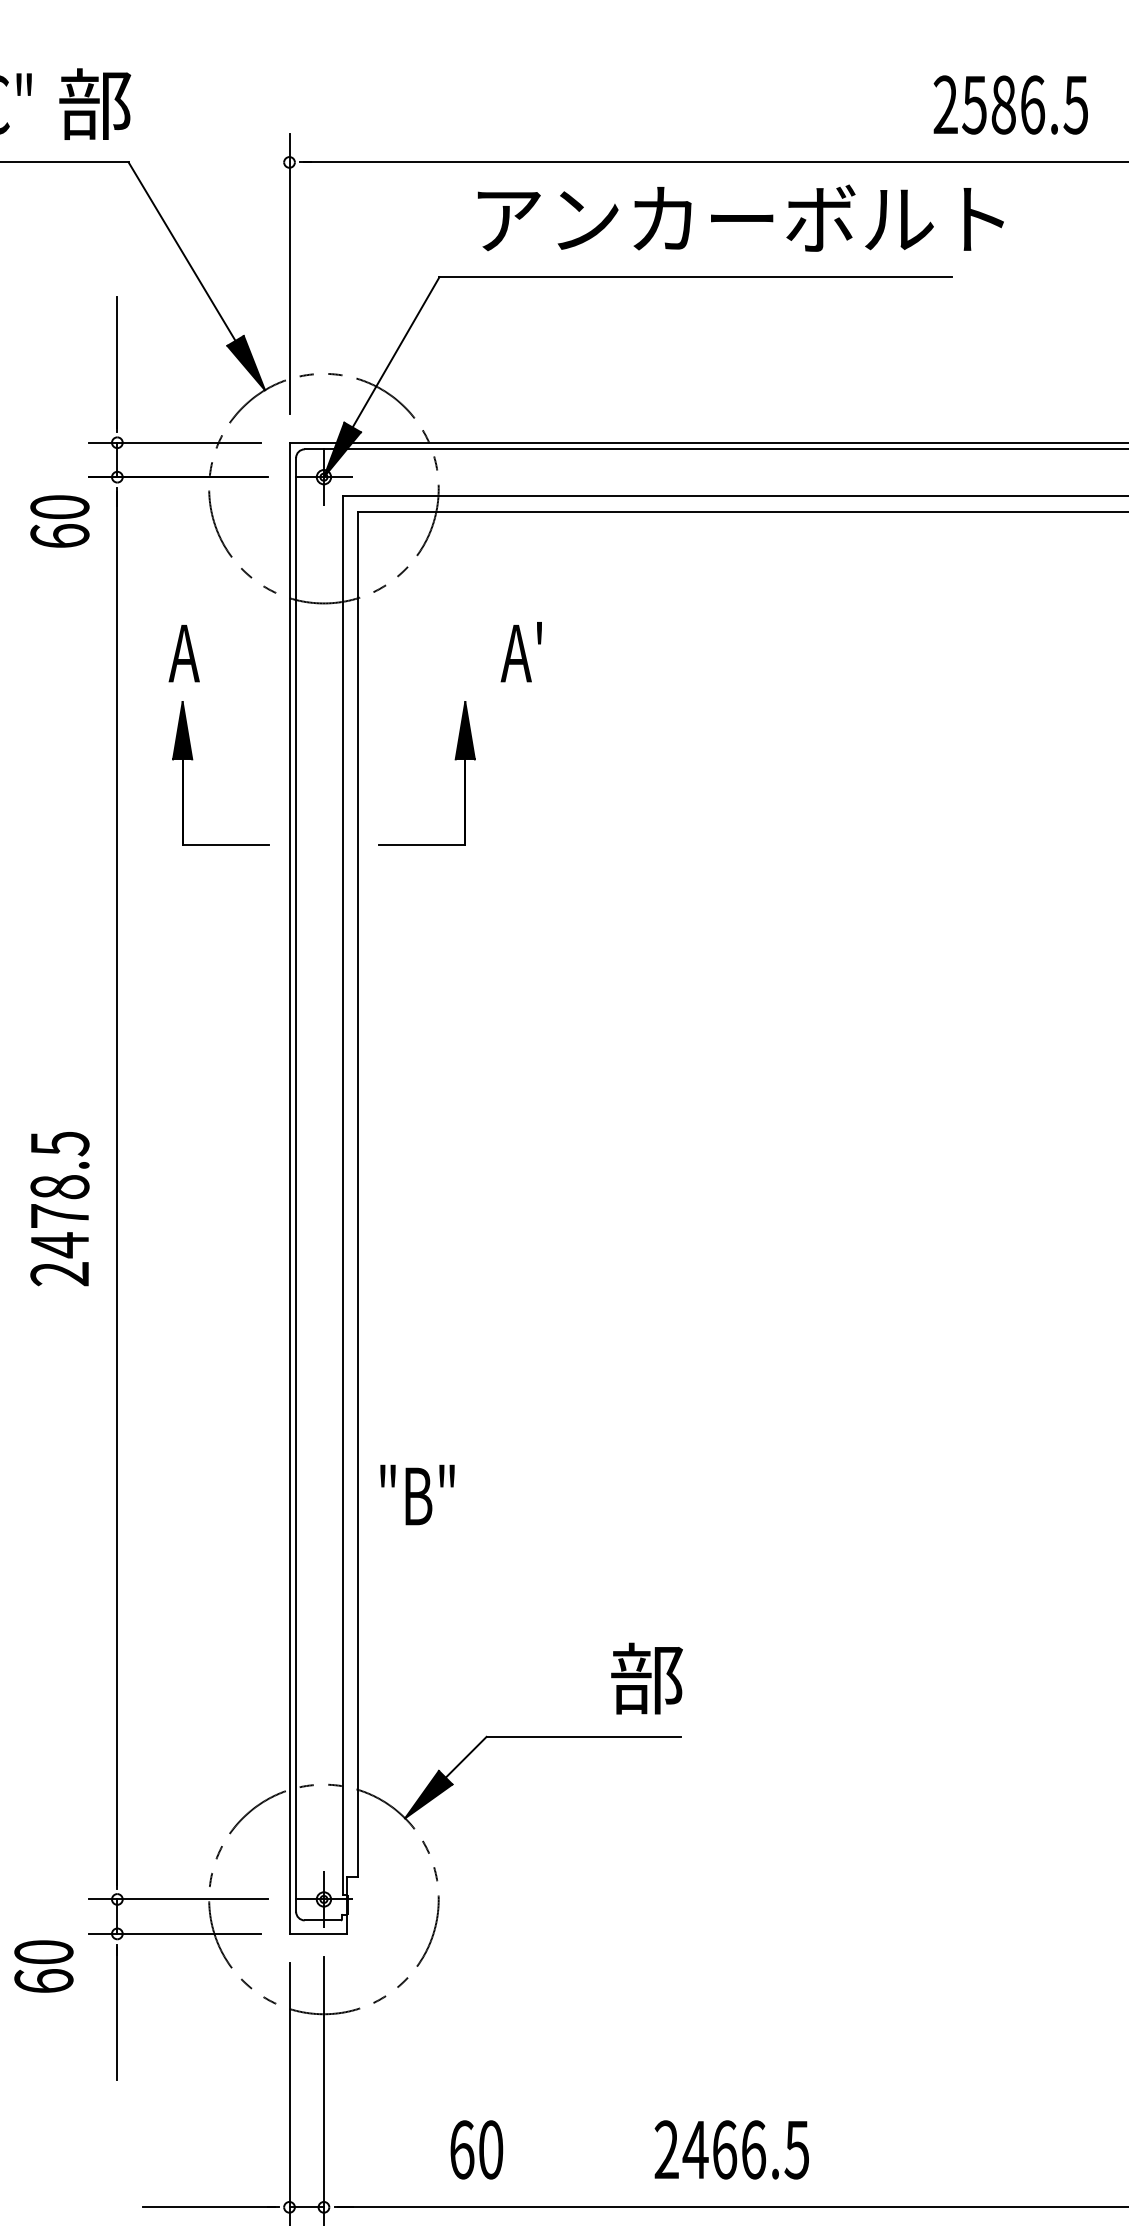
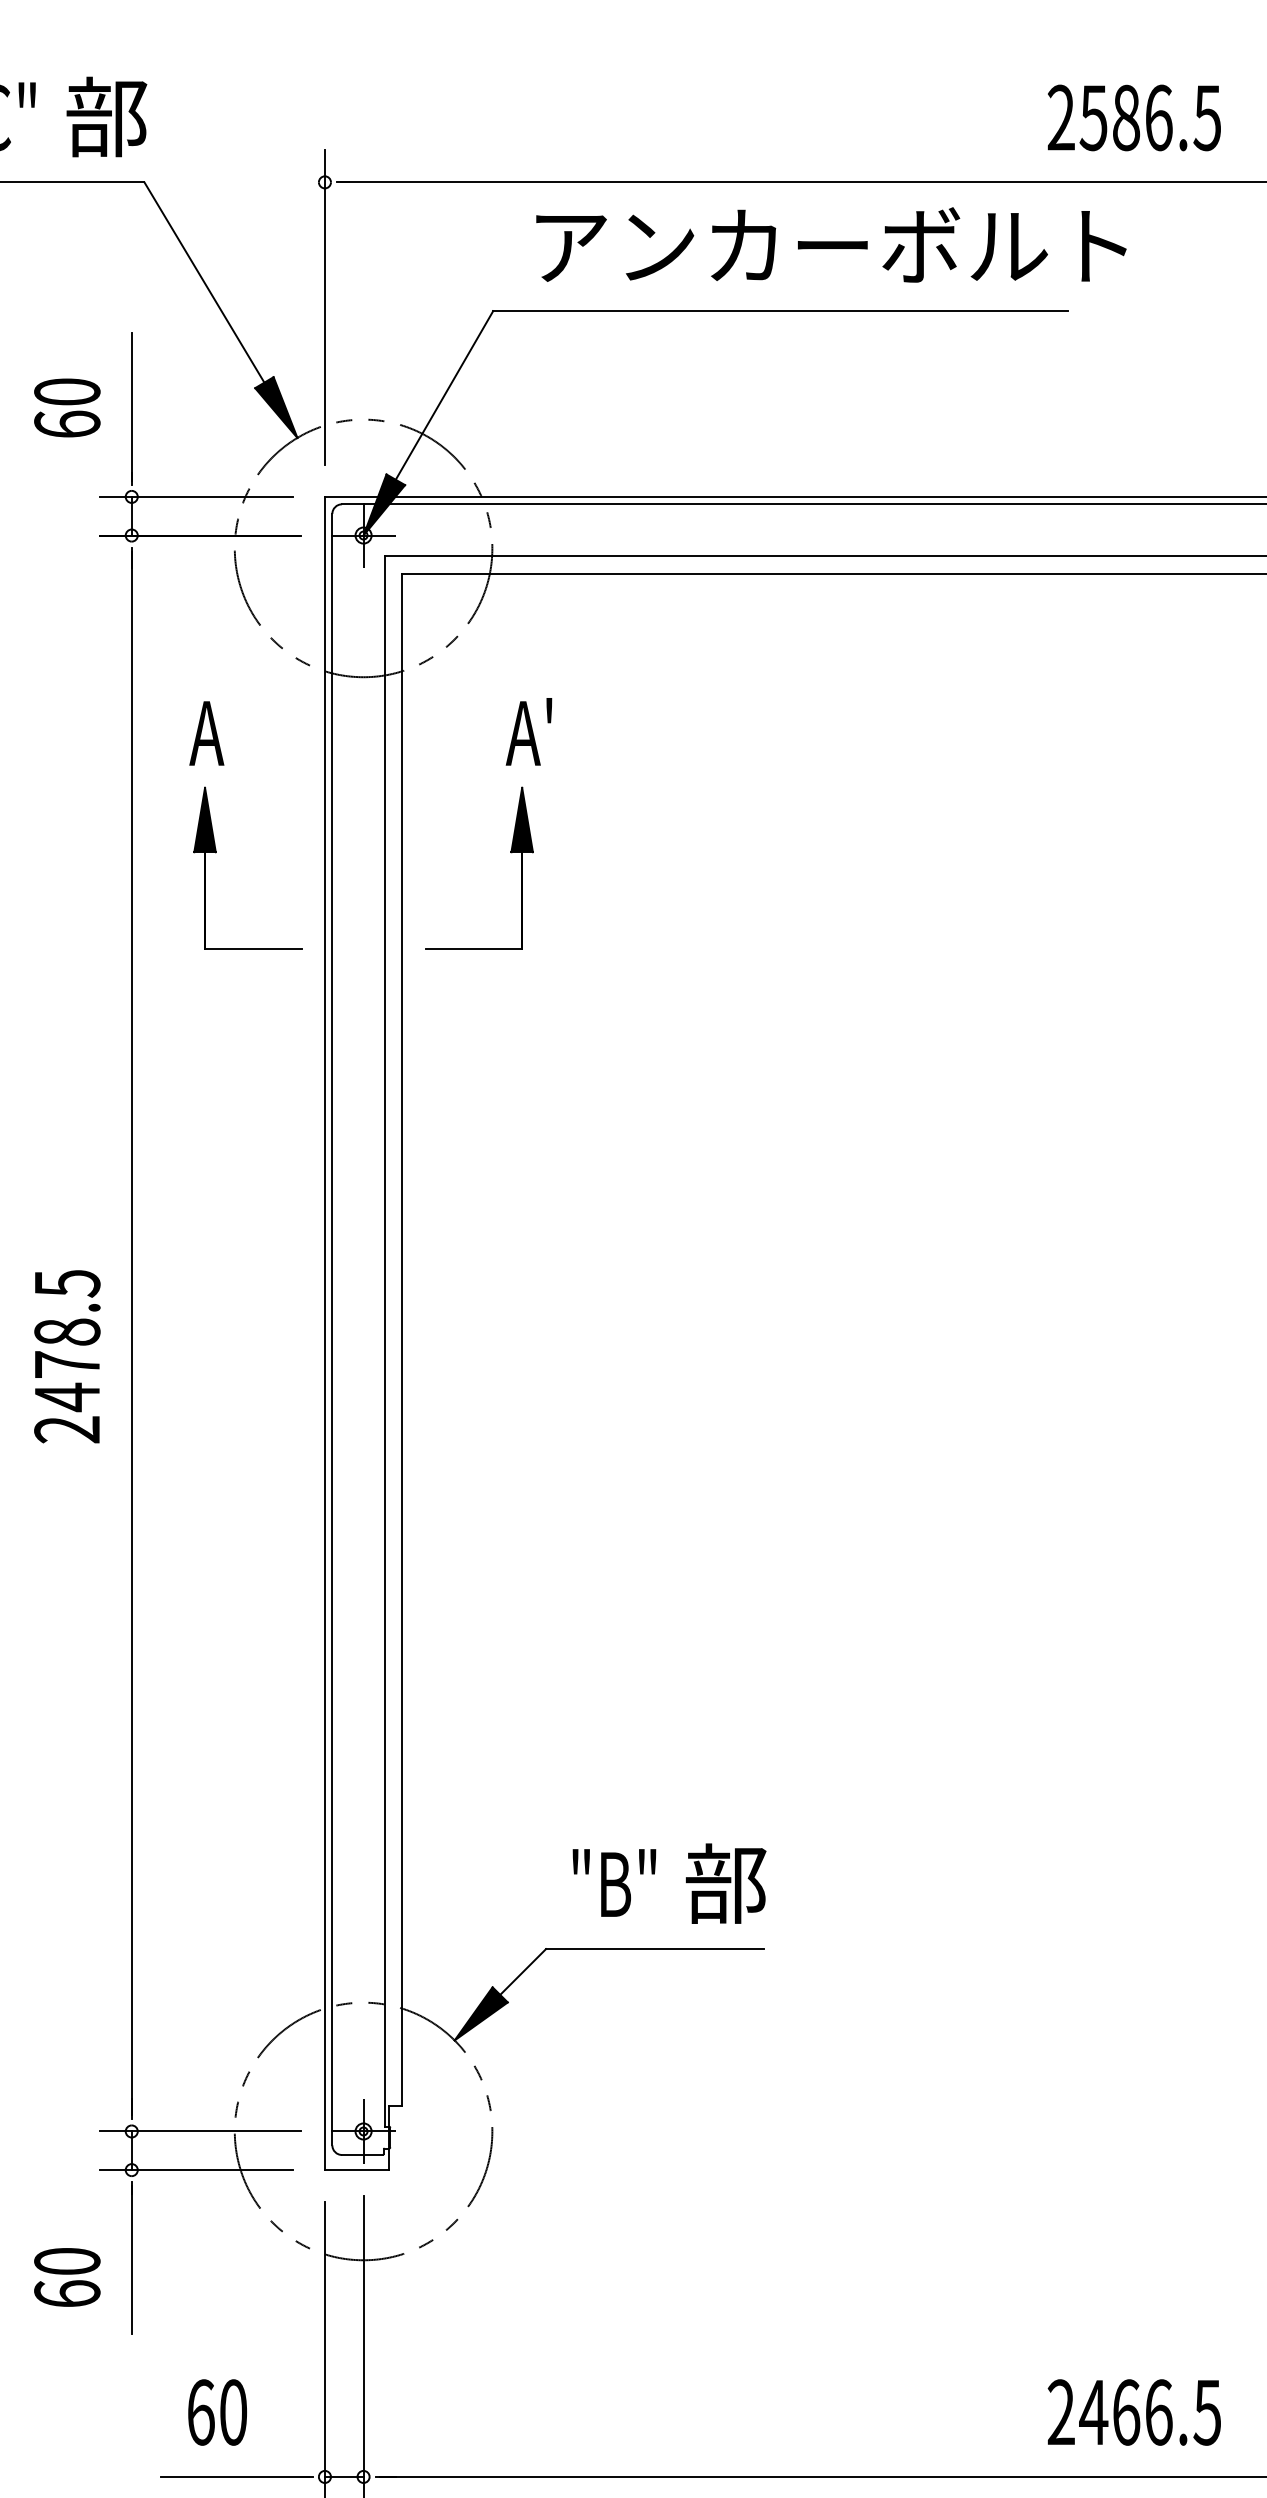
text: (59, 521) -> (66, 407), moved
text: (520, 652) -> (528, 732), moved
text: (417, 1494) -> (614, 1882), moved
text: (43, 1966) -> (66, 2277), moved
text: (476, 2149) -> (217, 2412), moved
text: (731, 2149) -> (1133, 2412), moved

